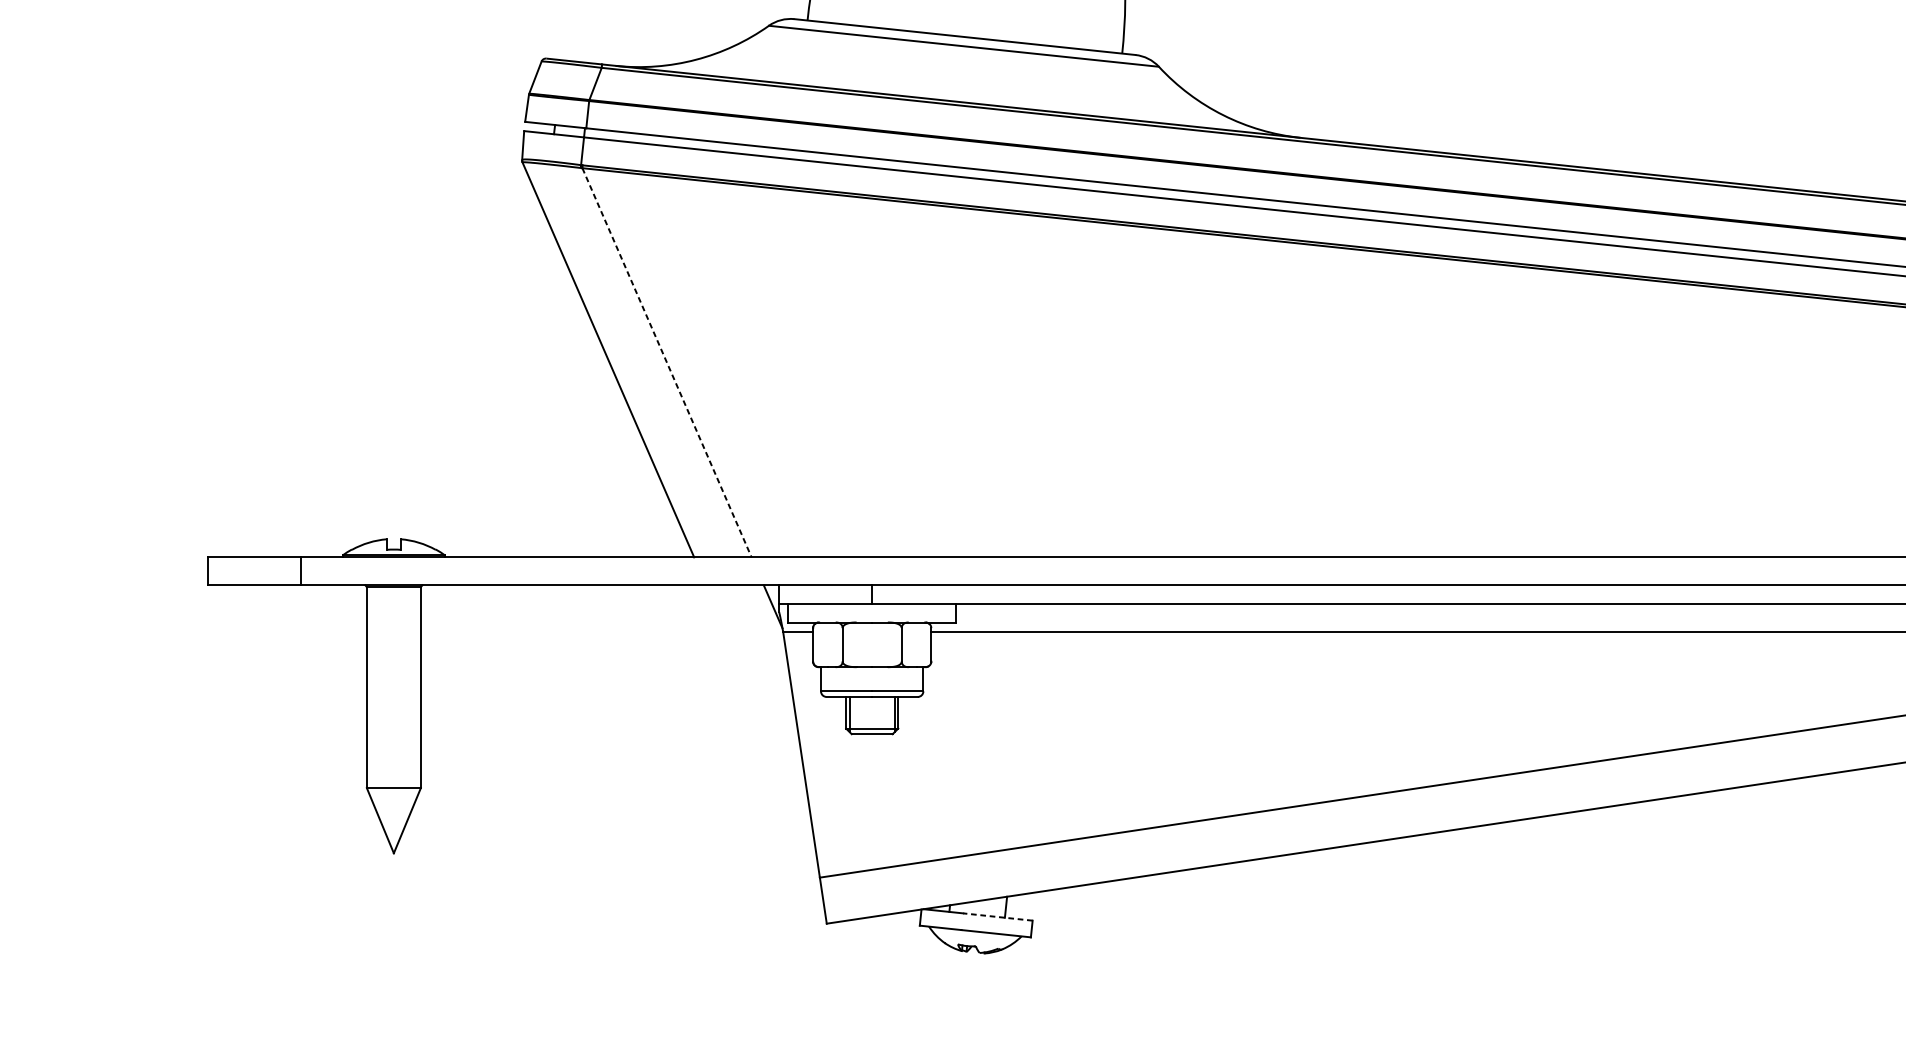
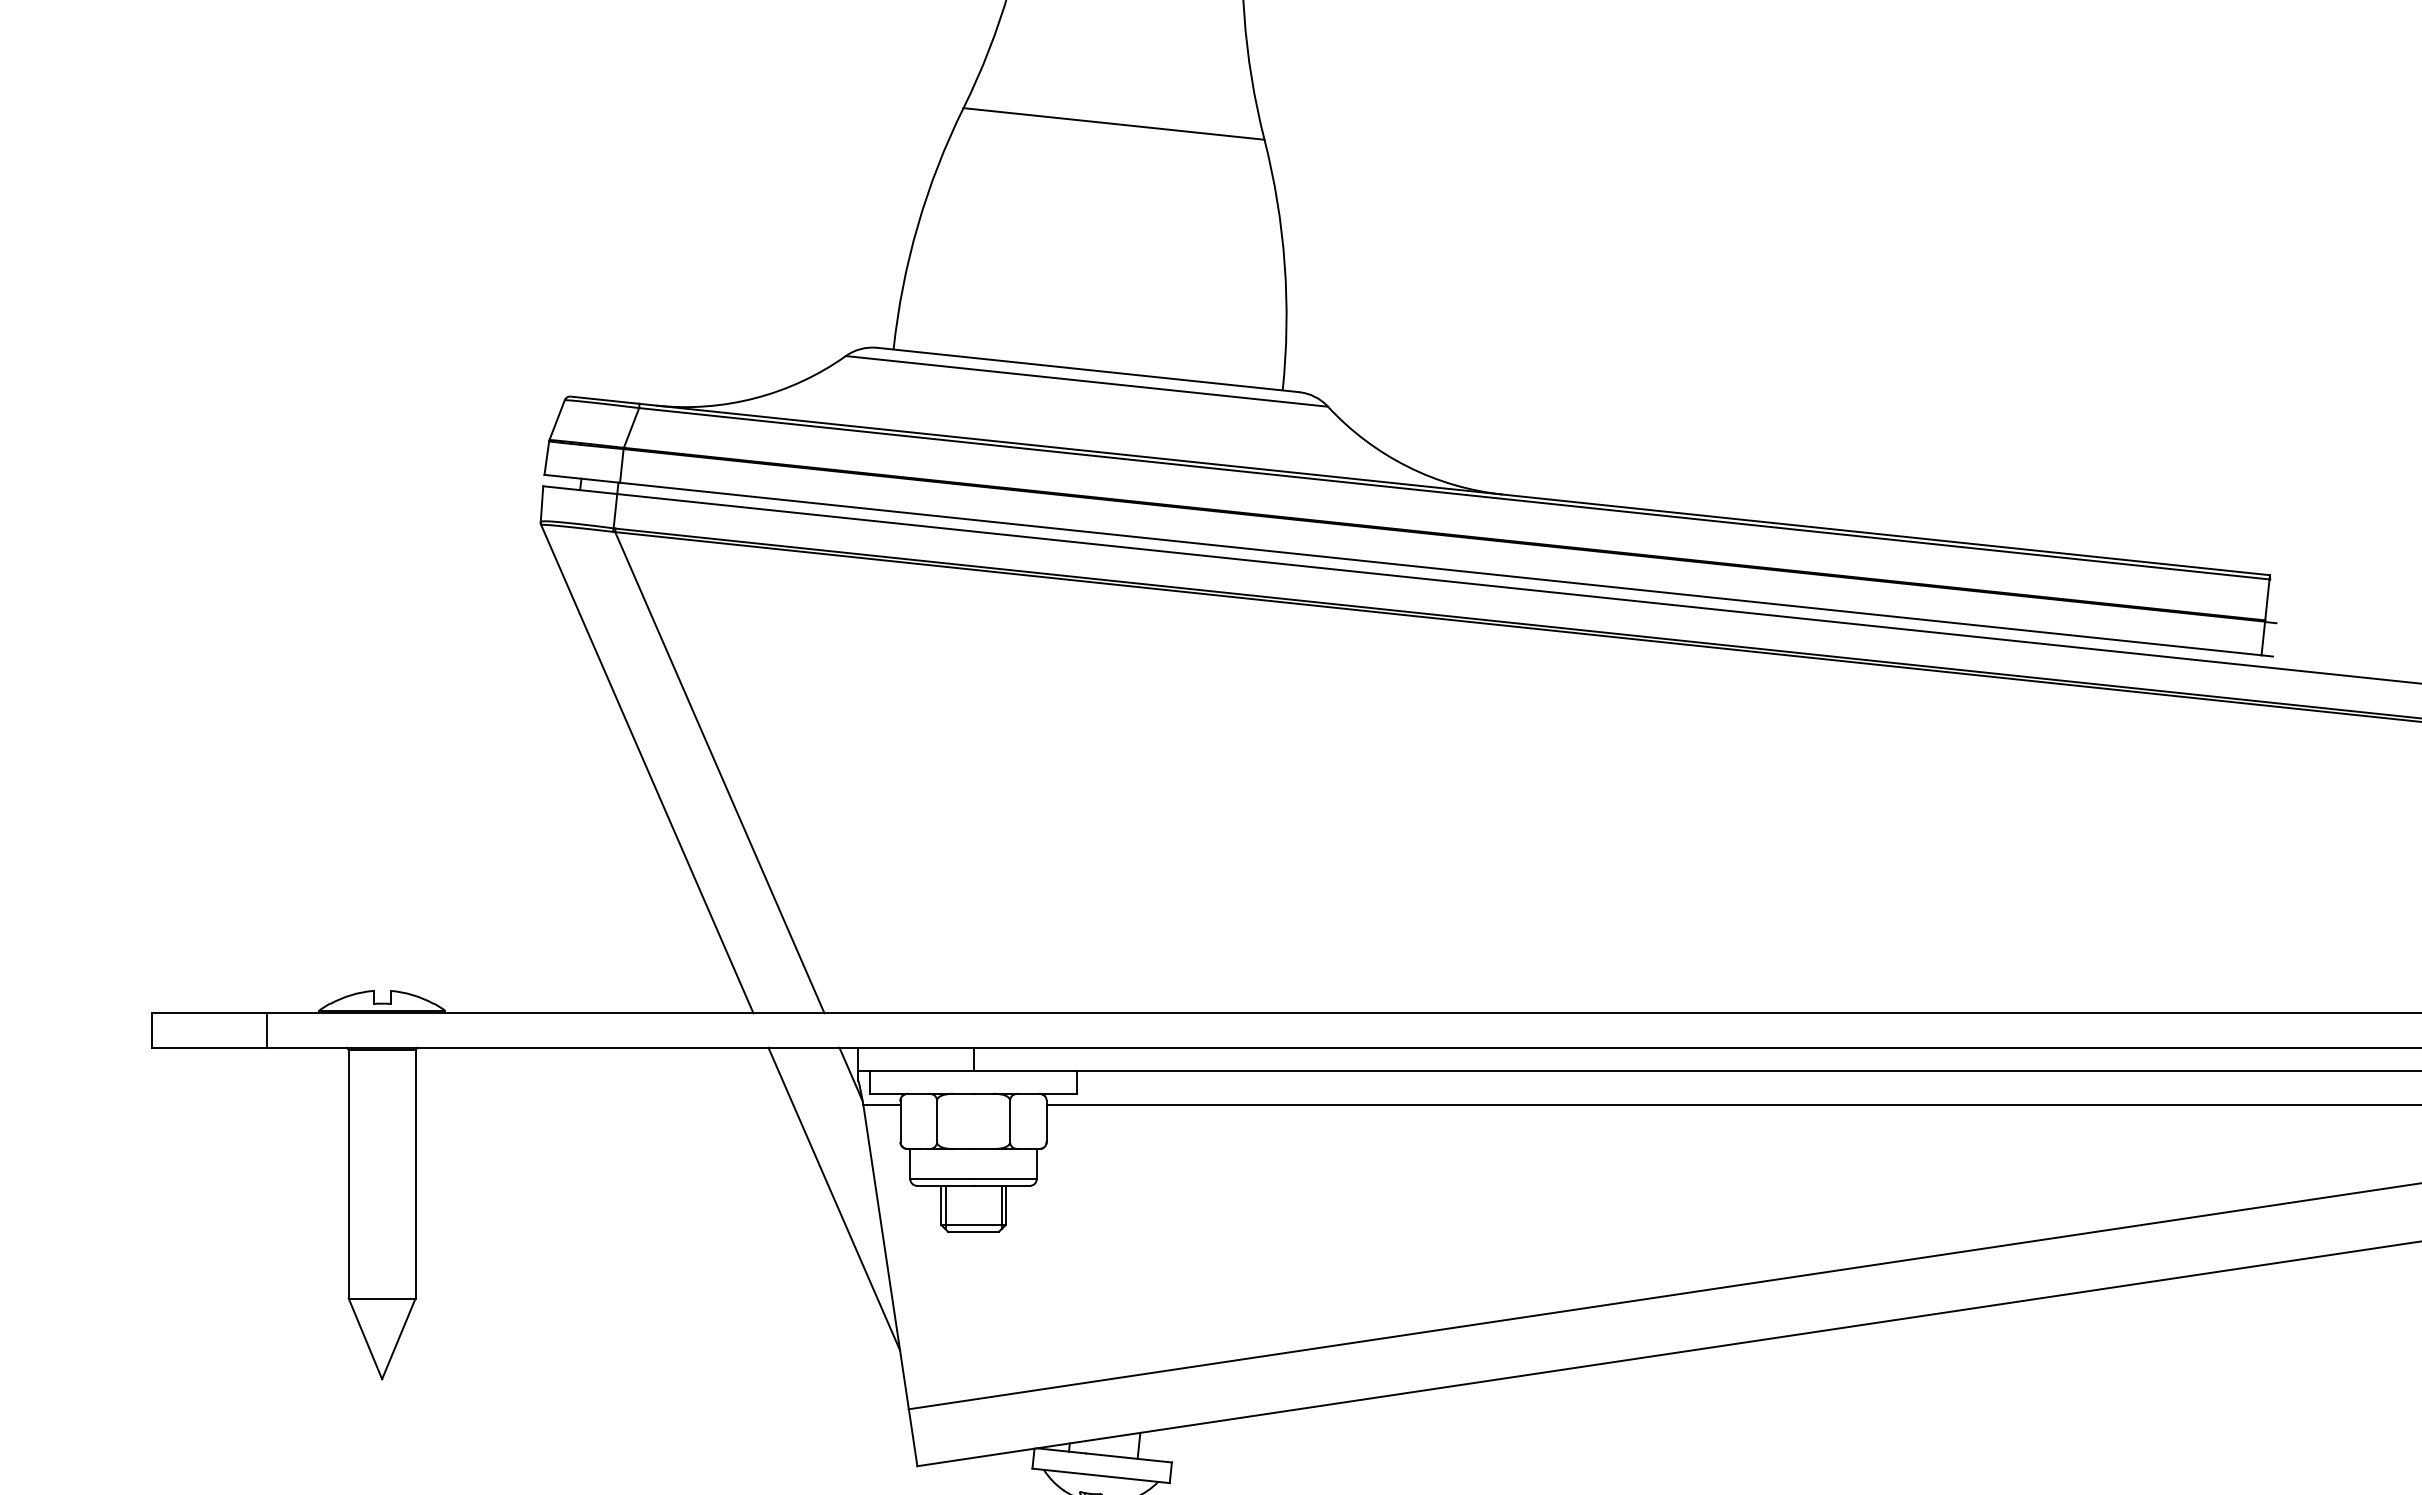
line: (667, 363) -> (720, 773), dashed -> solid
line: (759, 707) -> (834, 1198), added
line: (997, 916) -> (1128, 1457), dashed -> solid

